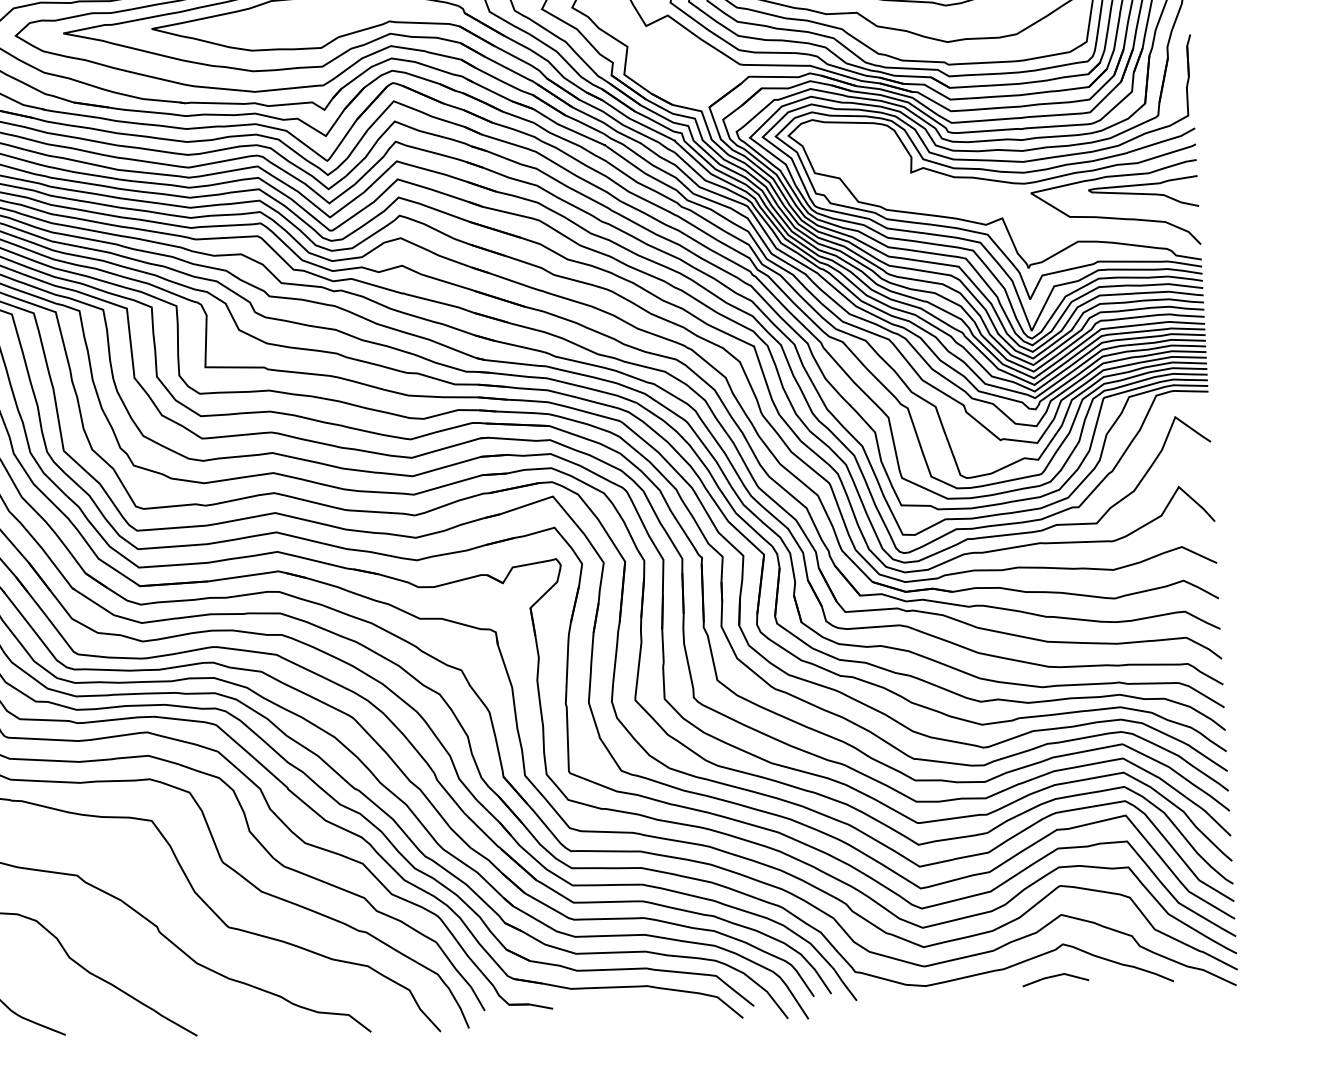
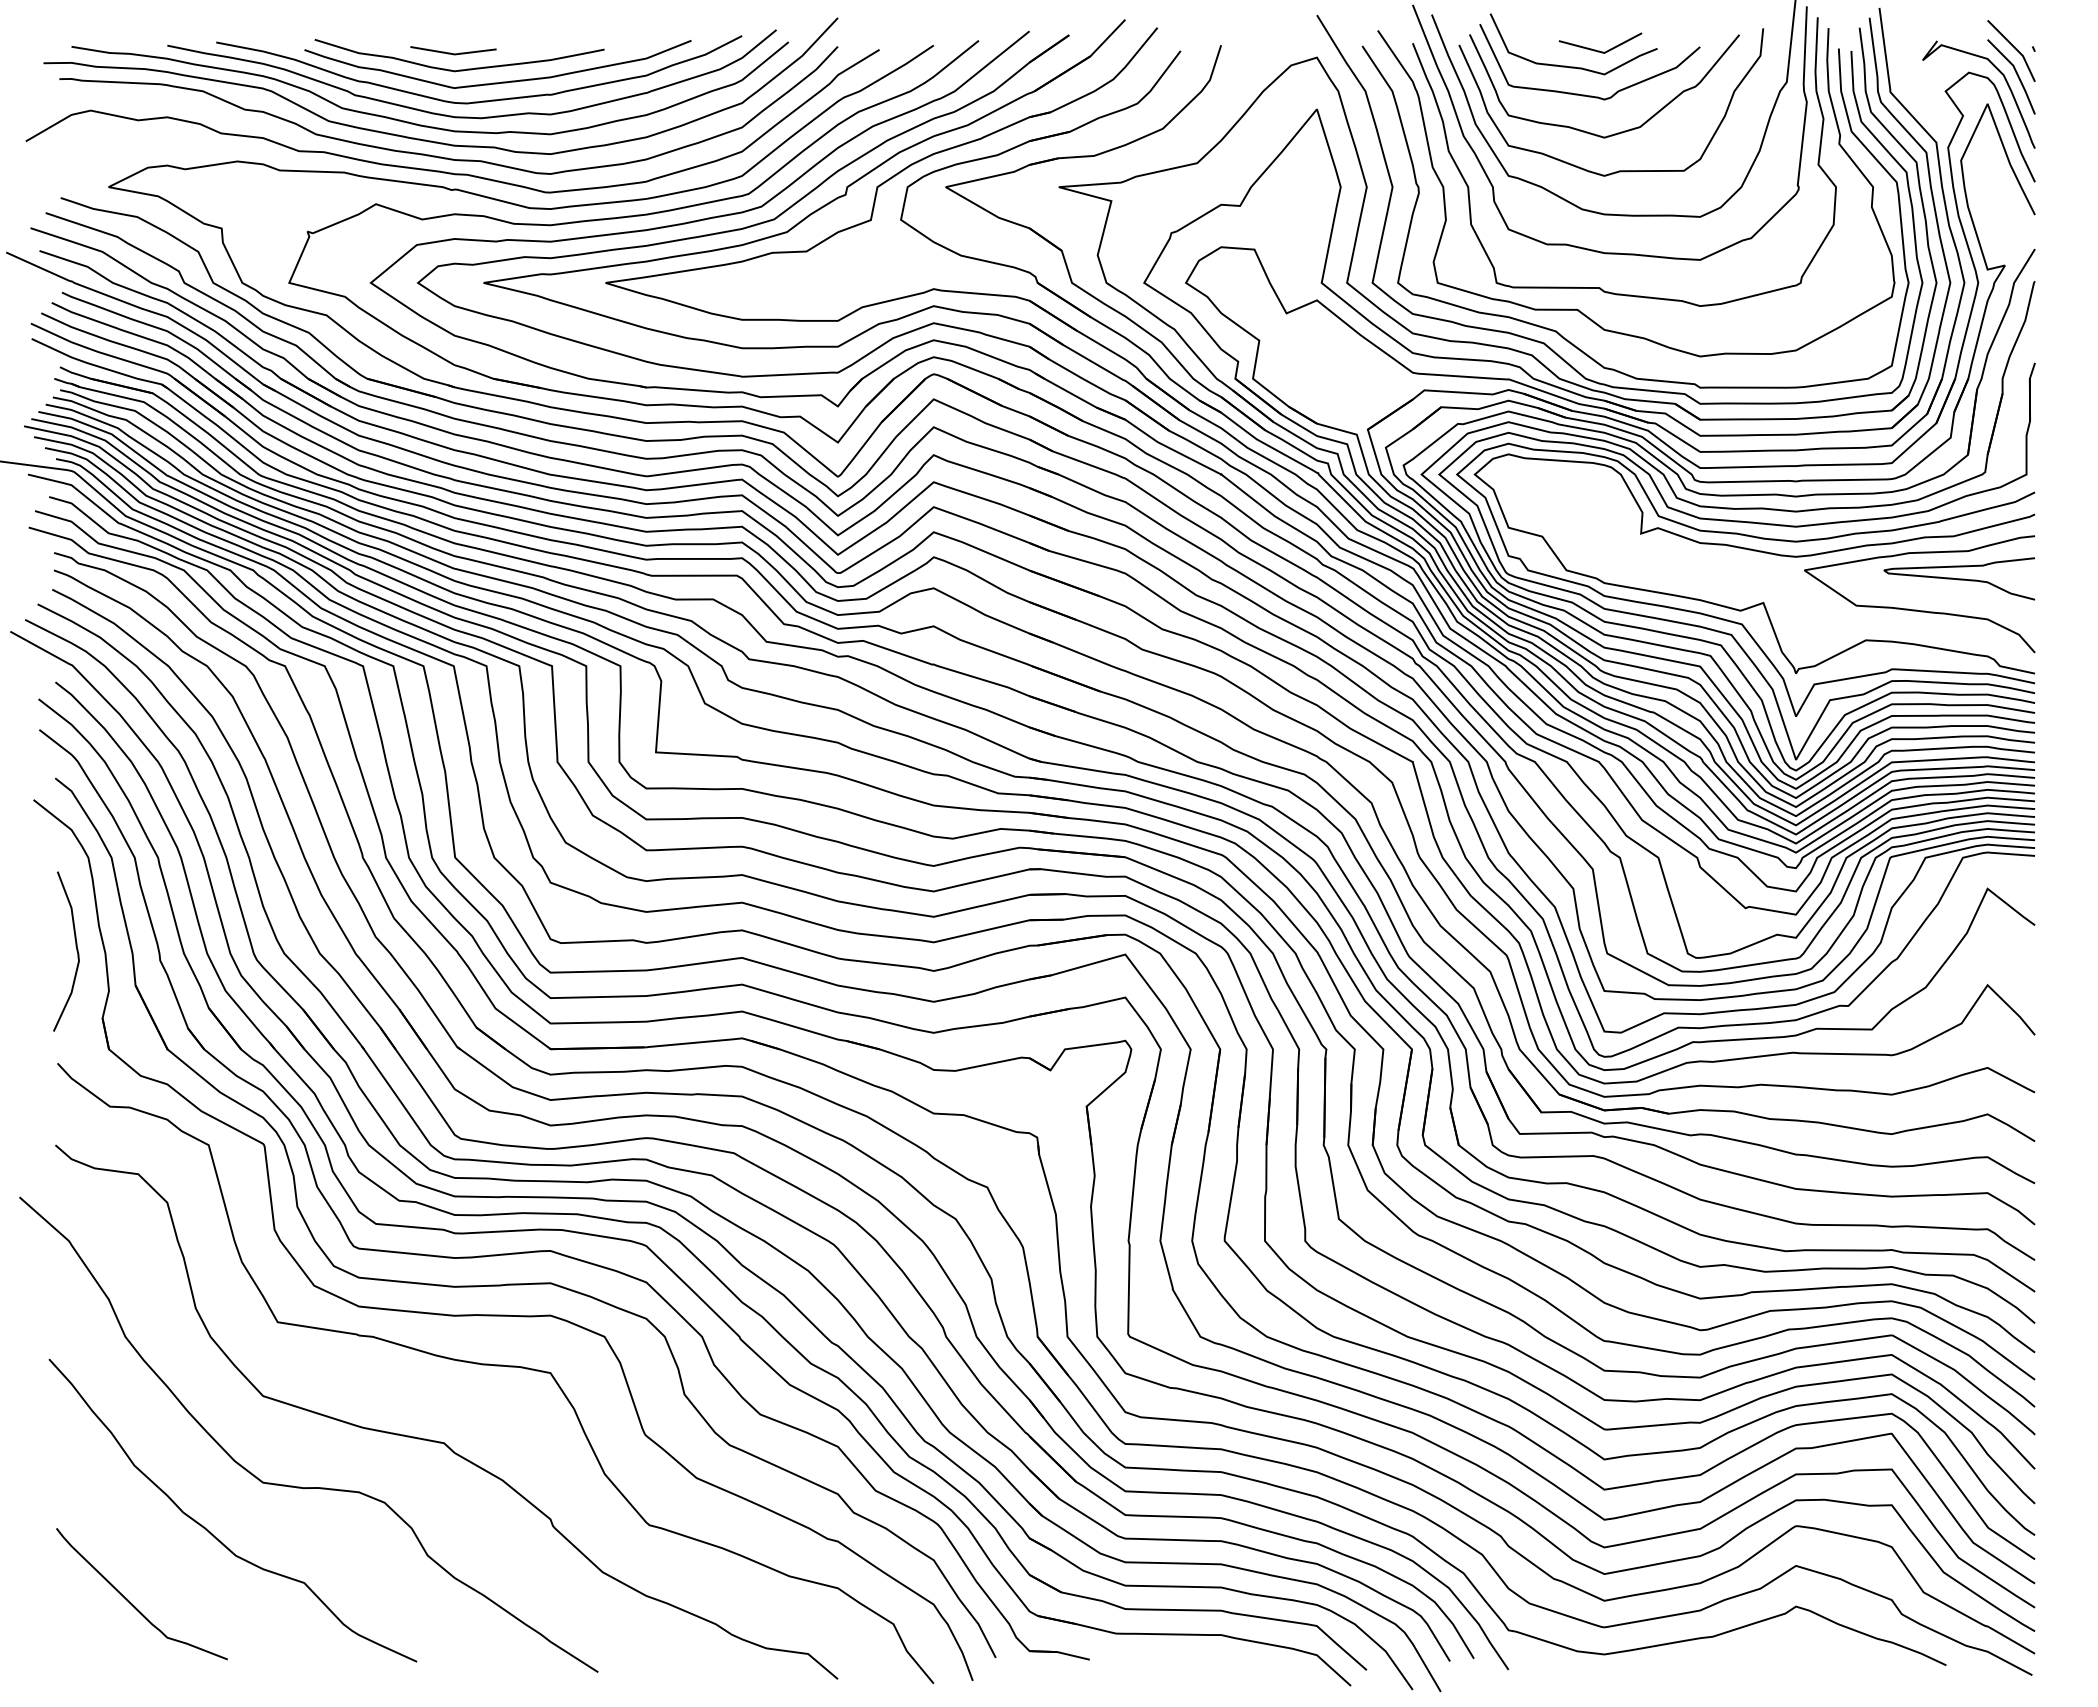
line: (1055, 976) -> (1783, 1650), removed

